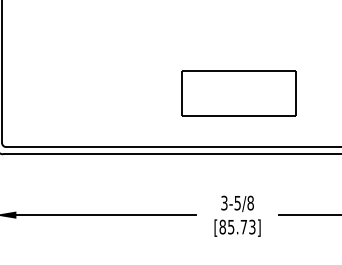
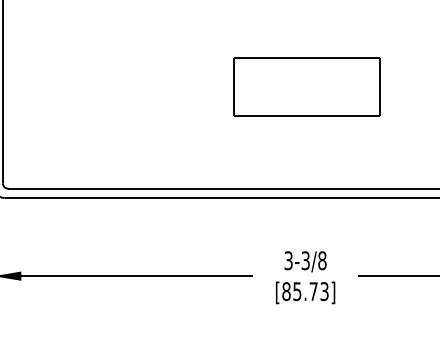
part: (238, 92) -> (306, 86), moved
text: (237, 202) -> (305, 260), 3-5/8 -> 3-3/8

